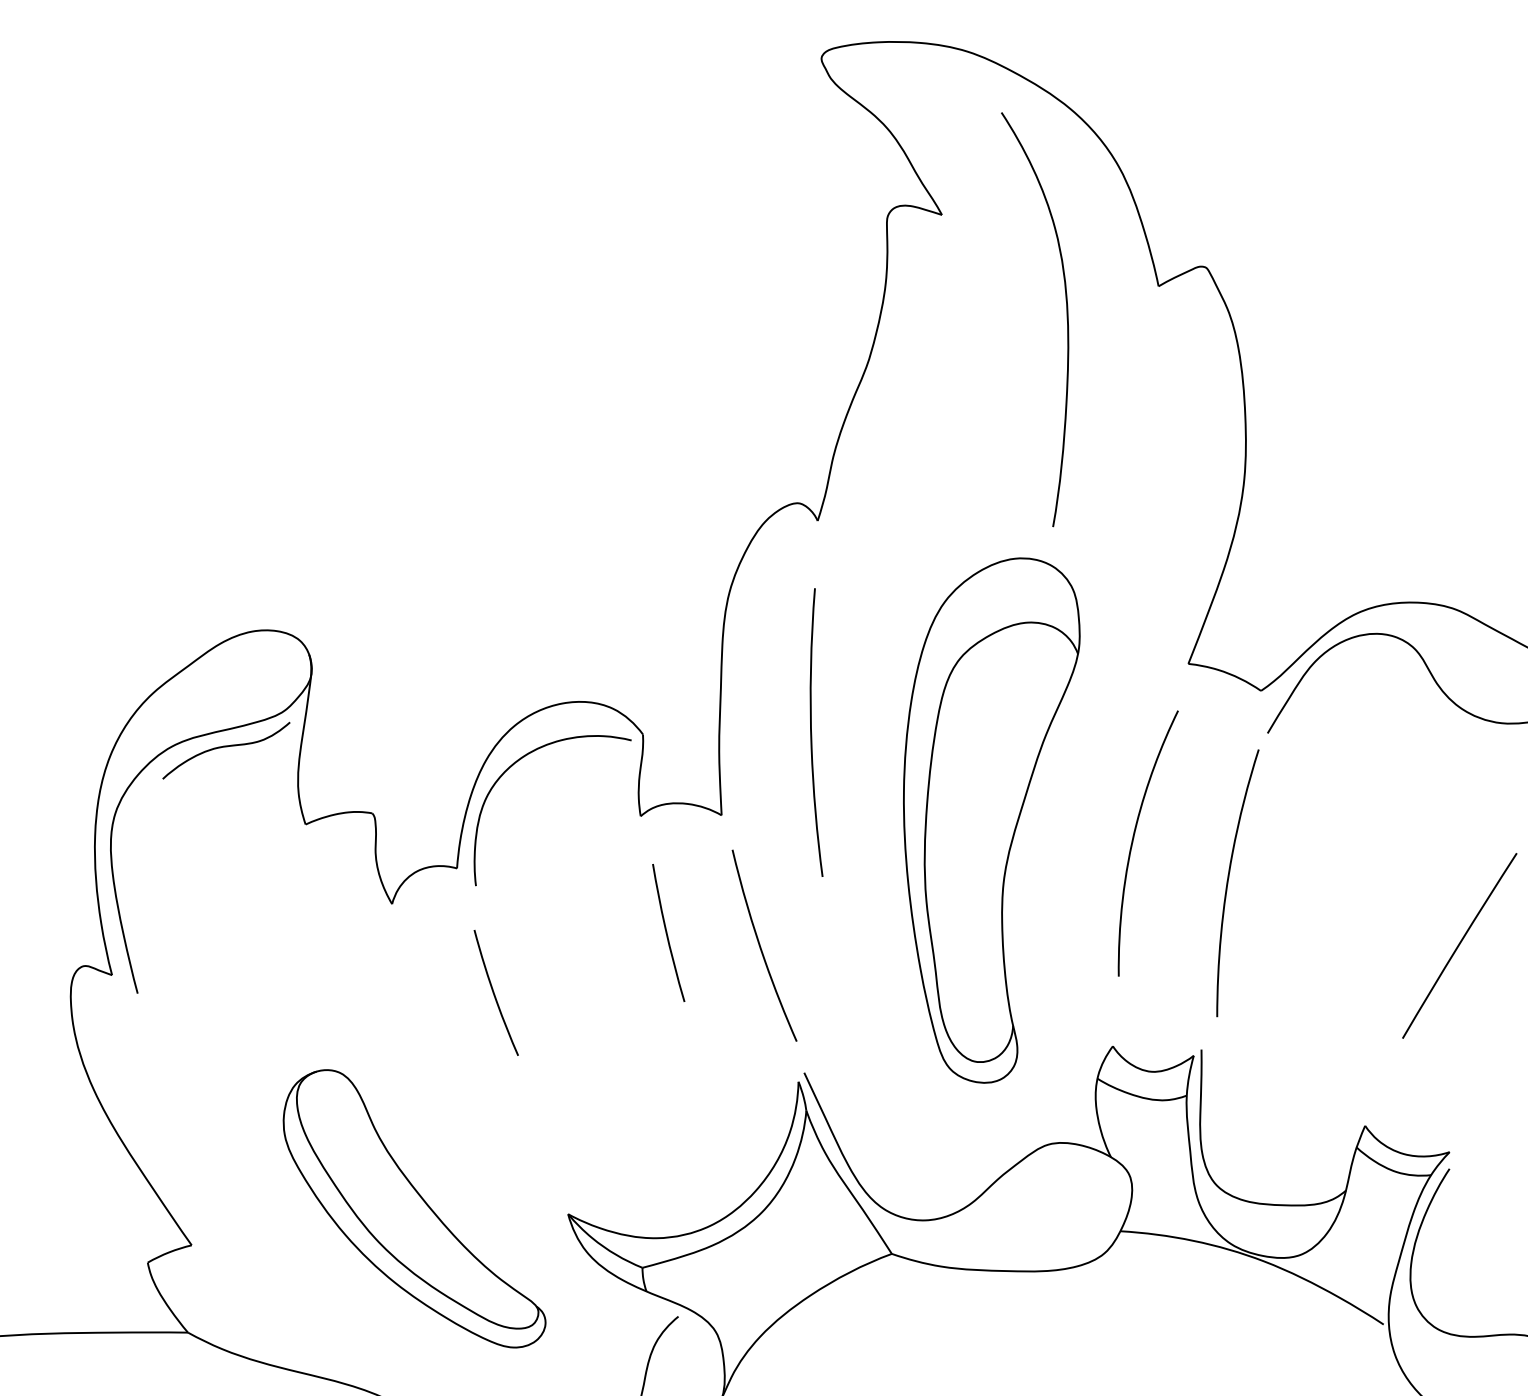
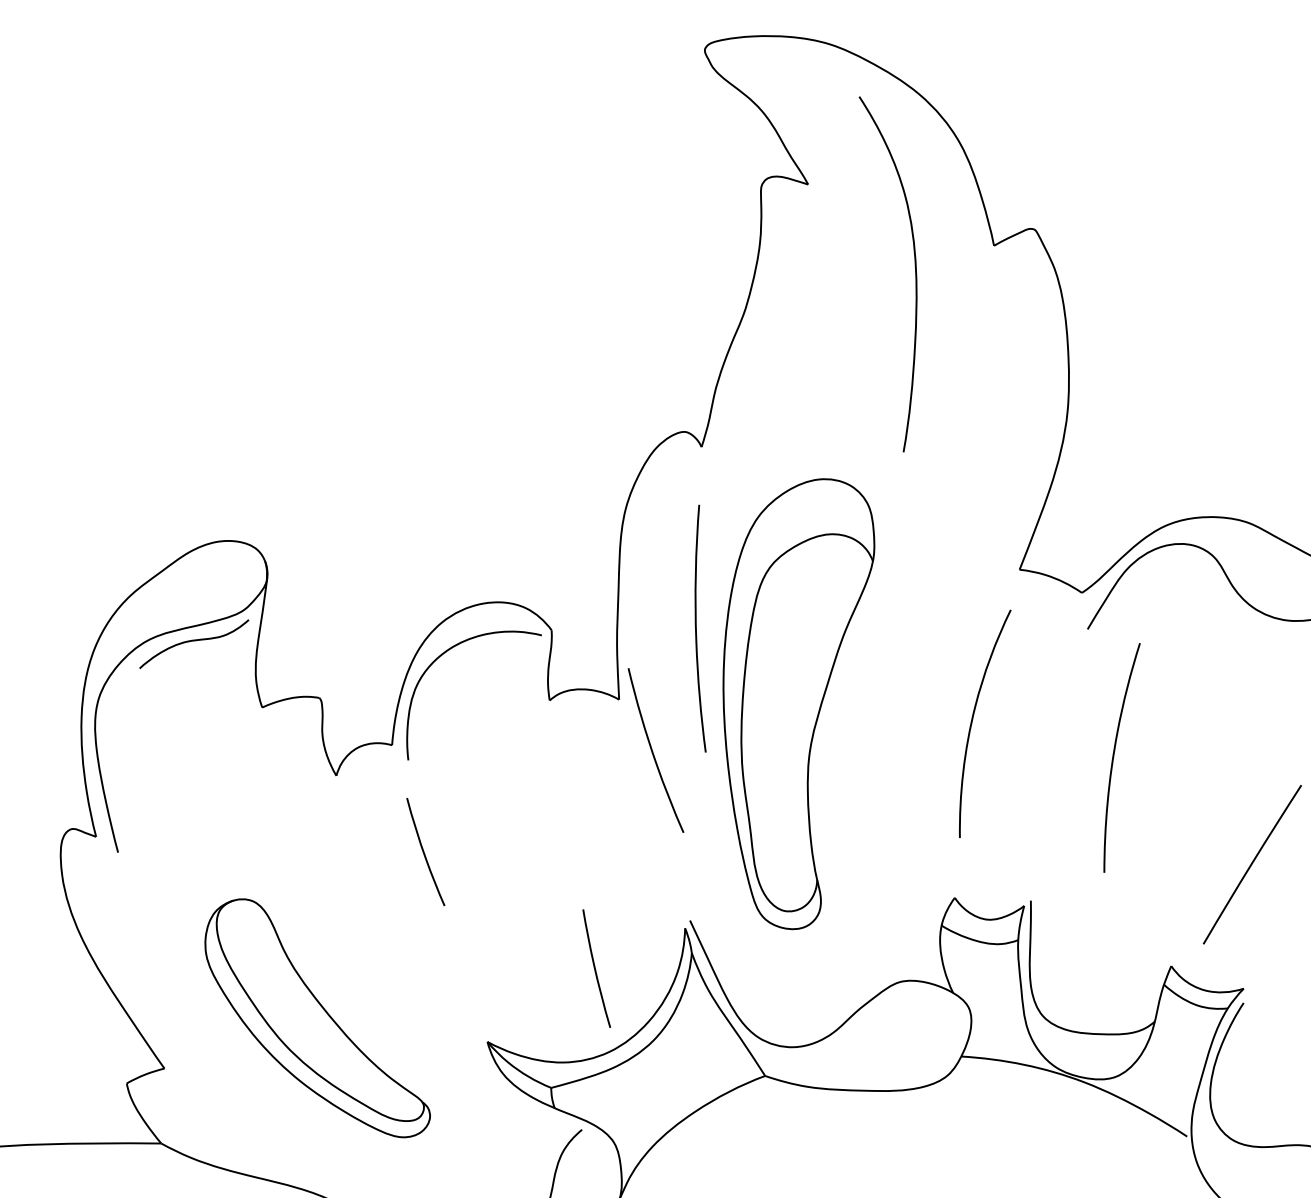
part: (991, 820) -> (798, 704), moved
curve: (1229, 882) -> (1114, 757), moved
curve: (667, 932) -> (595, 968), moved
curve: (1458, 945) -> (1251, 864), moved
curve: (761, 946) -> (653, 751), moved
part: (414, 1209) -> (317, 1018), moved

